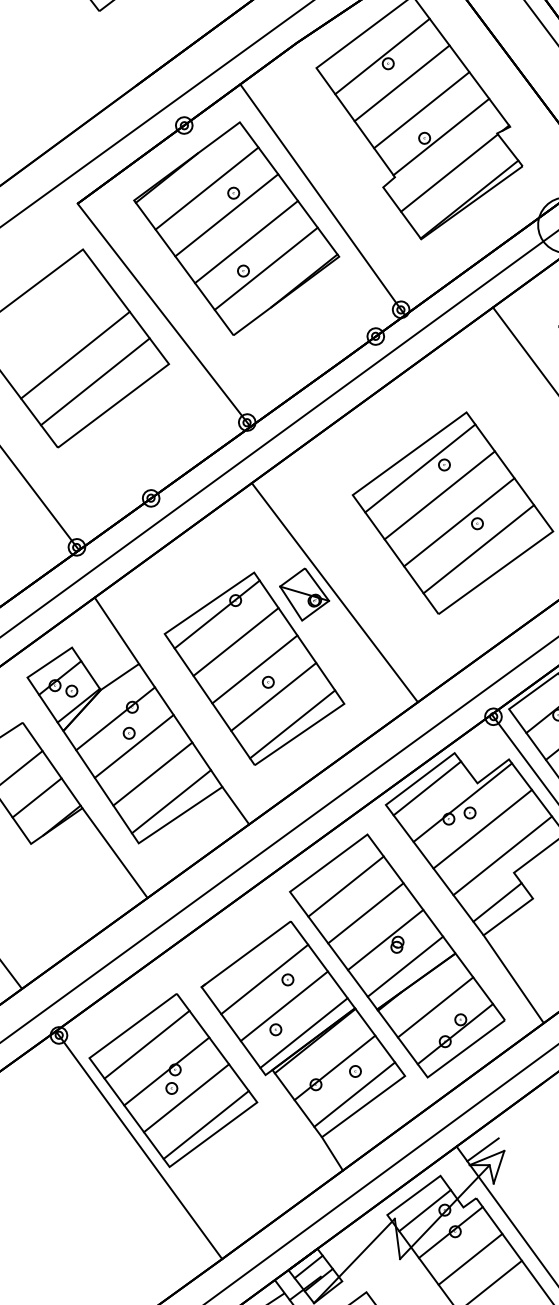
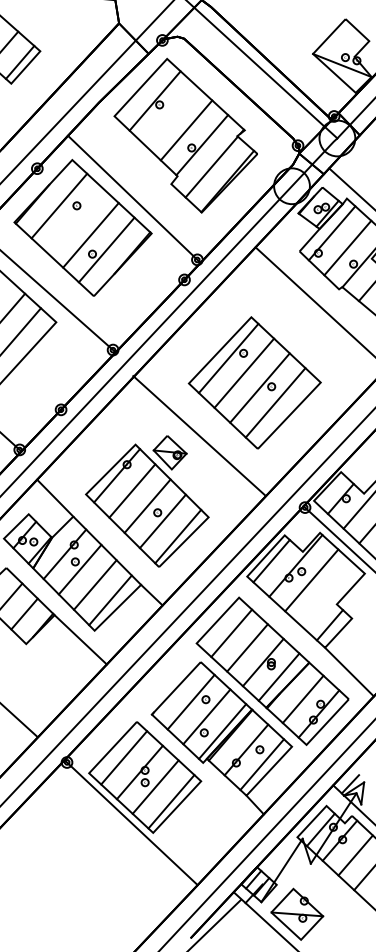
line: (401, 82) -> (170, 115), removed
line: (225, 214) -> (74, 220), removed
line: (335, 592) -> (199, 435), moved
line: (502, 855) -> (327, 594), removed

